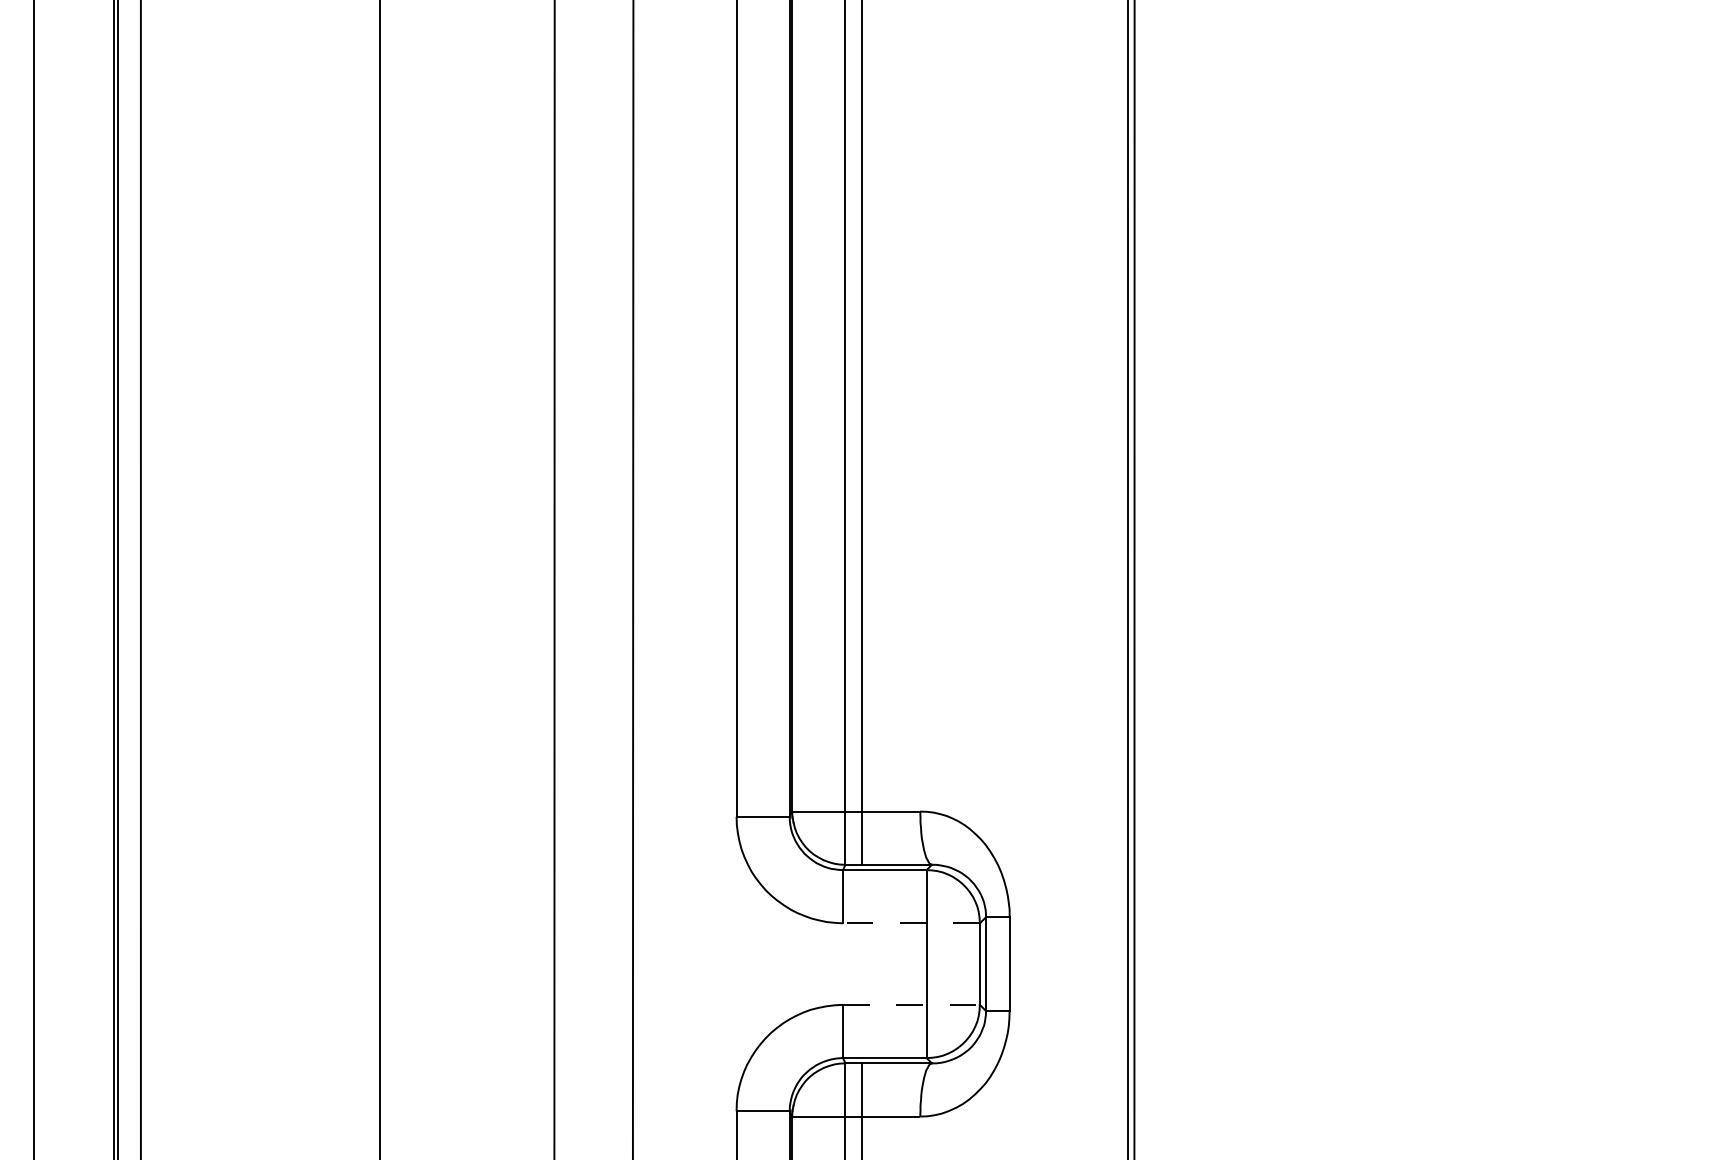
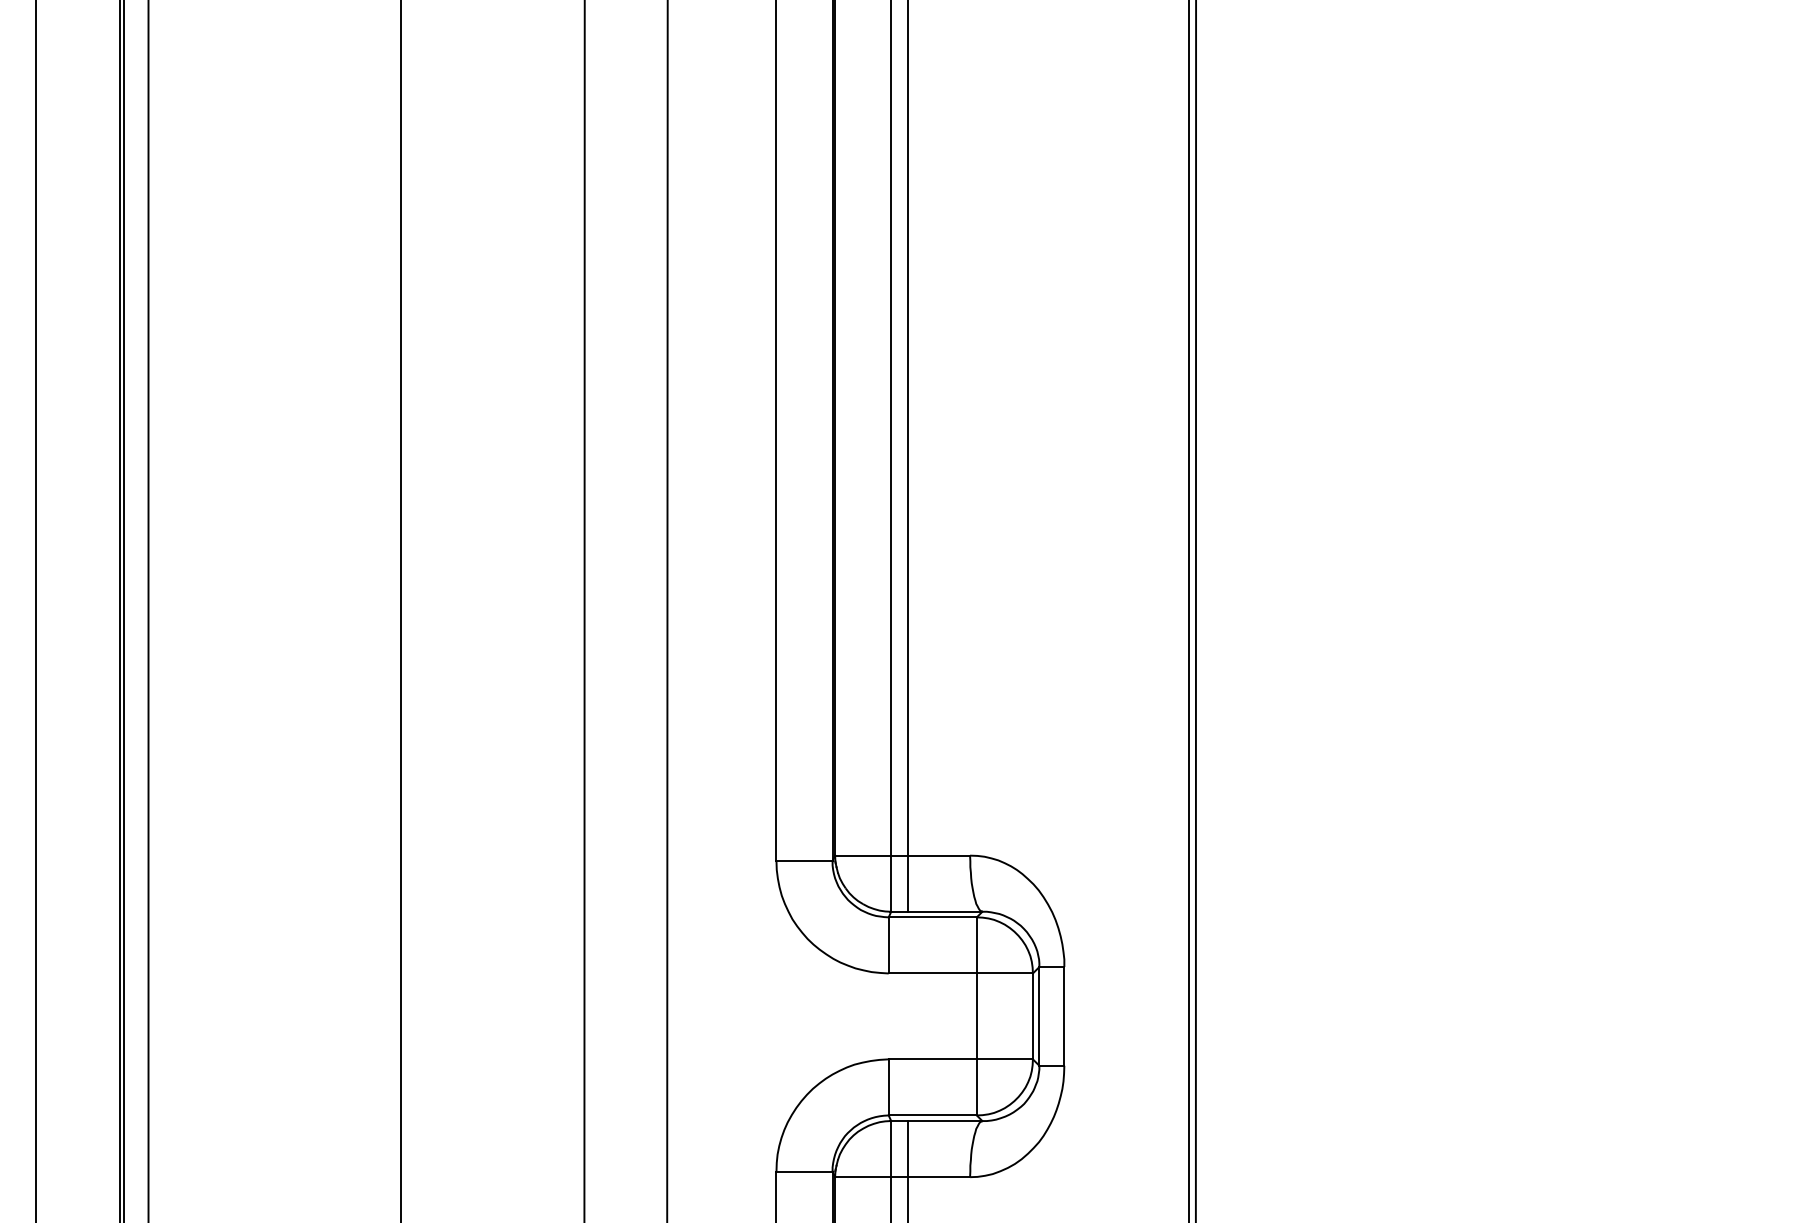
line: (910, 923) -> (959, 973), dashed -> solid
line: (911, 1004) -> (960, 1059), dashed -> solid

